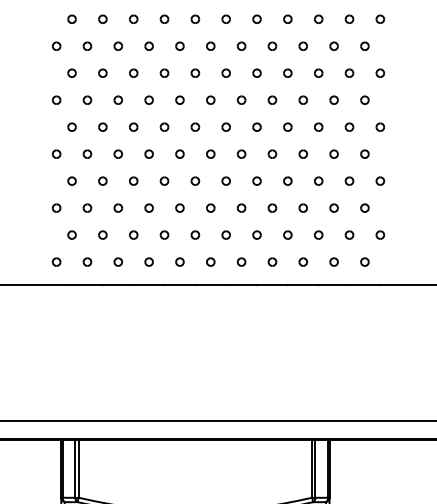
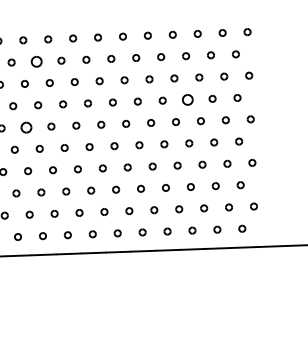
part: (117, 45) -> (35, 61), size x1.6
part: (302, 99) -> (187, 99), size x1.6
part: (102, 126) -> (26, 126), size x1.6

